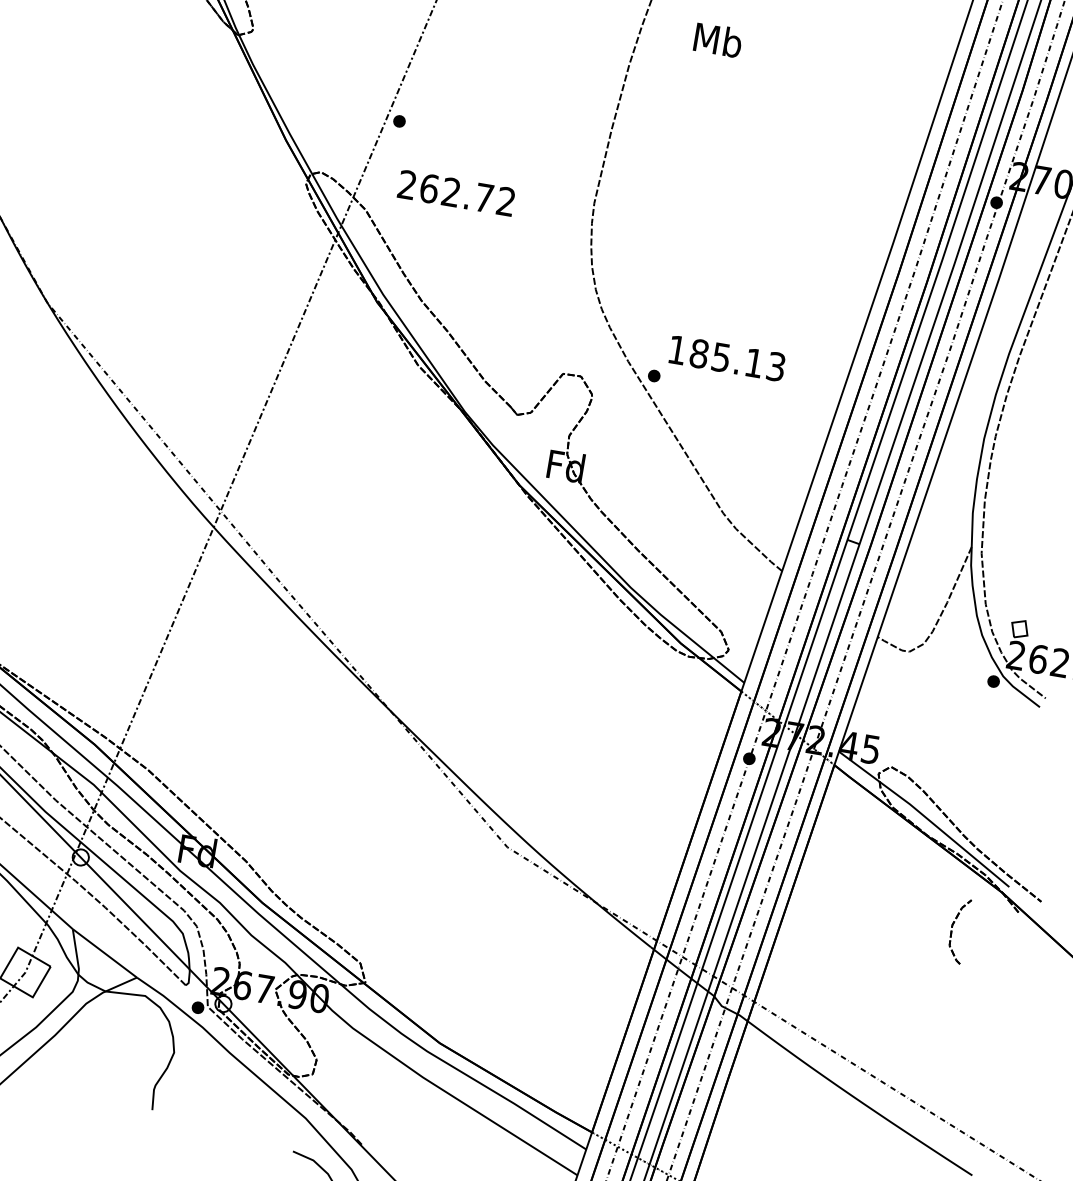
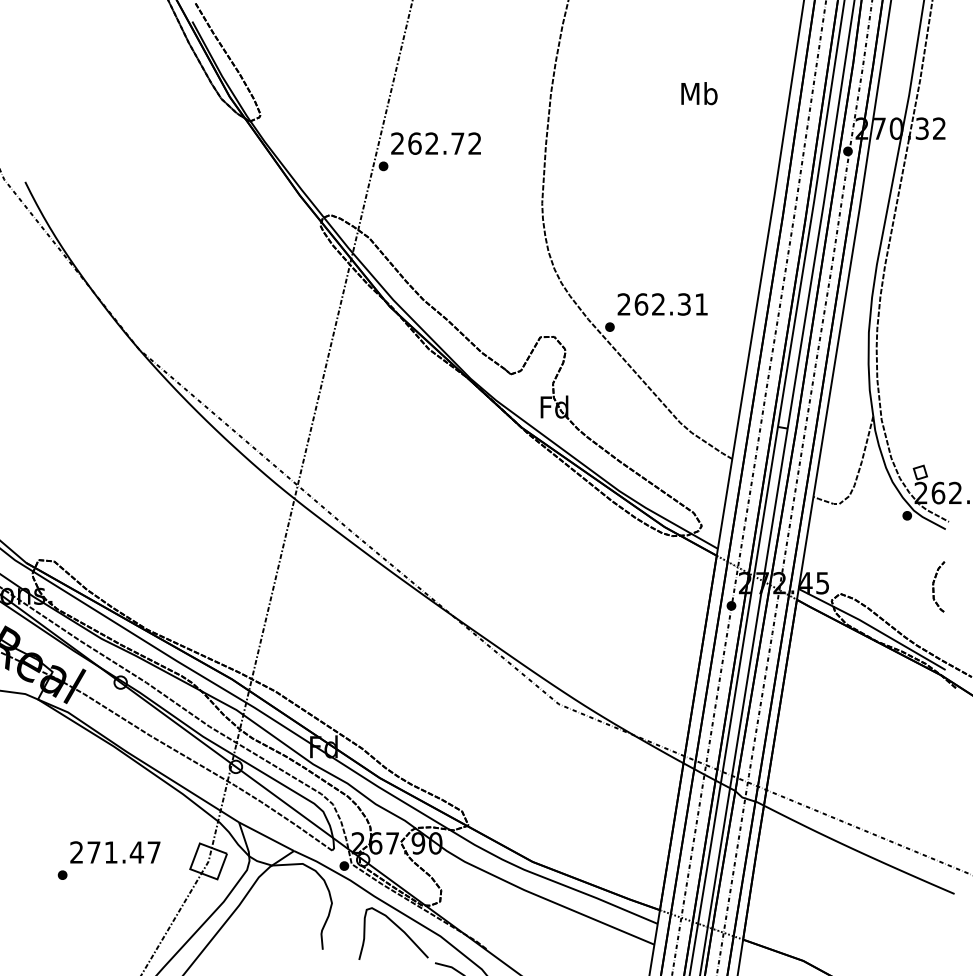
text: (718, 40) -> (699, 93), moved
text: (455, 192) -> (435, 143), moved
text: (726, 358) -> (662, 304), 185.13 -> 262.31
part: (958, 930) -> (938, 586), moved
curve: (253, 1099) -> (398, 928), added

